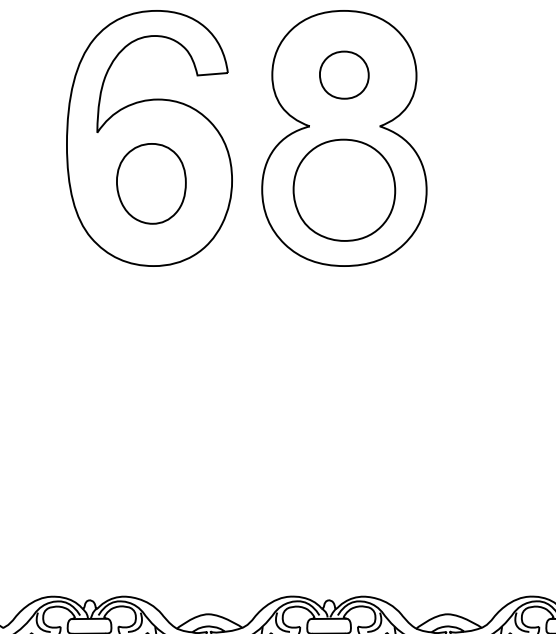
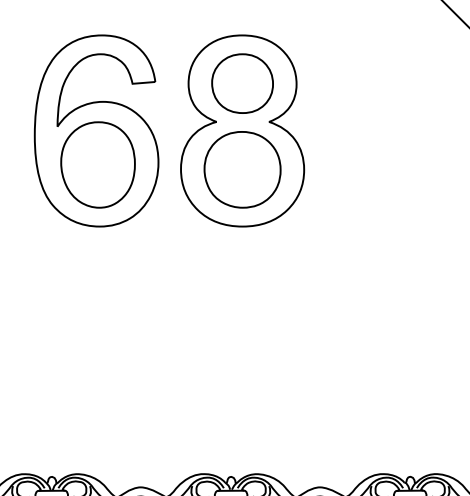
part: (344, 75) -> (242, 83), size x1.67
part: (150, 183) -> (97, 164), size x1.43

